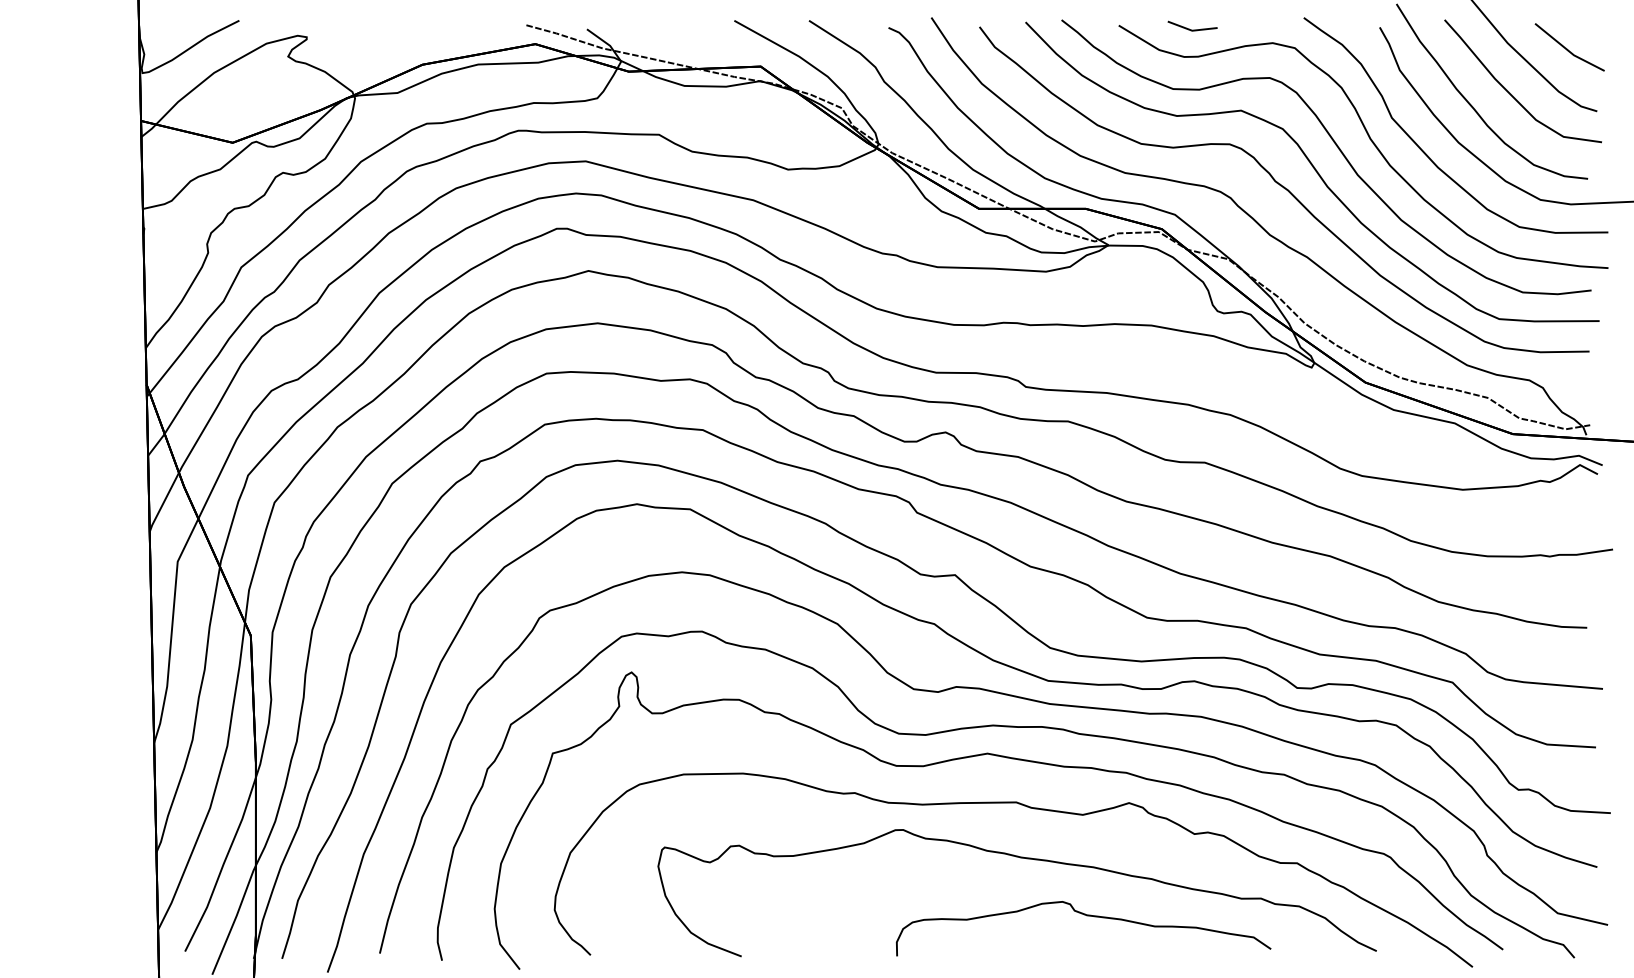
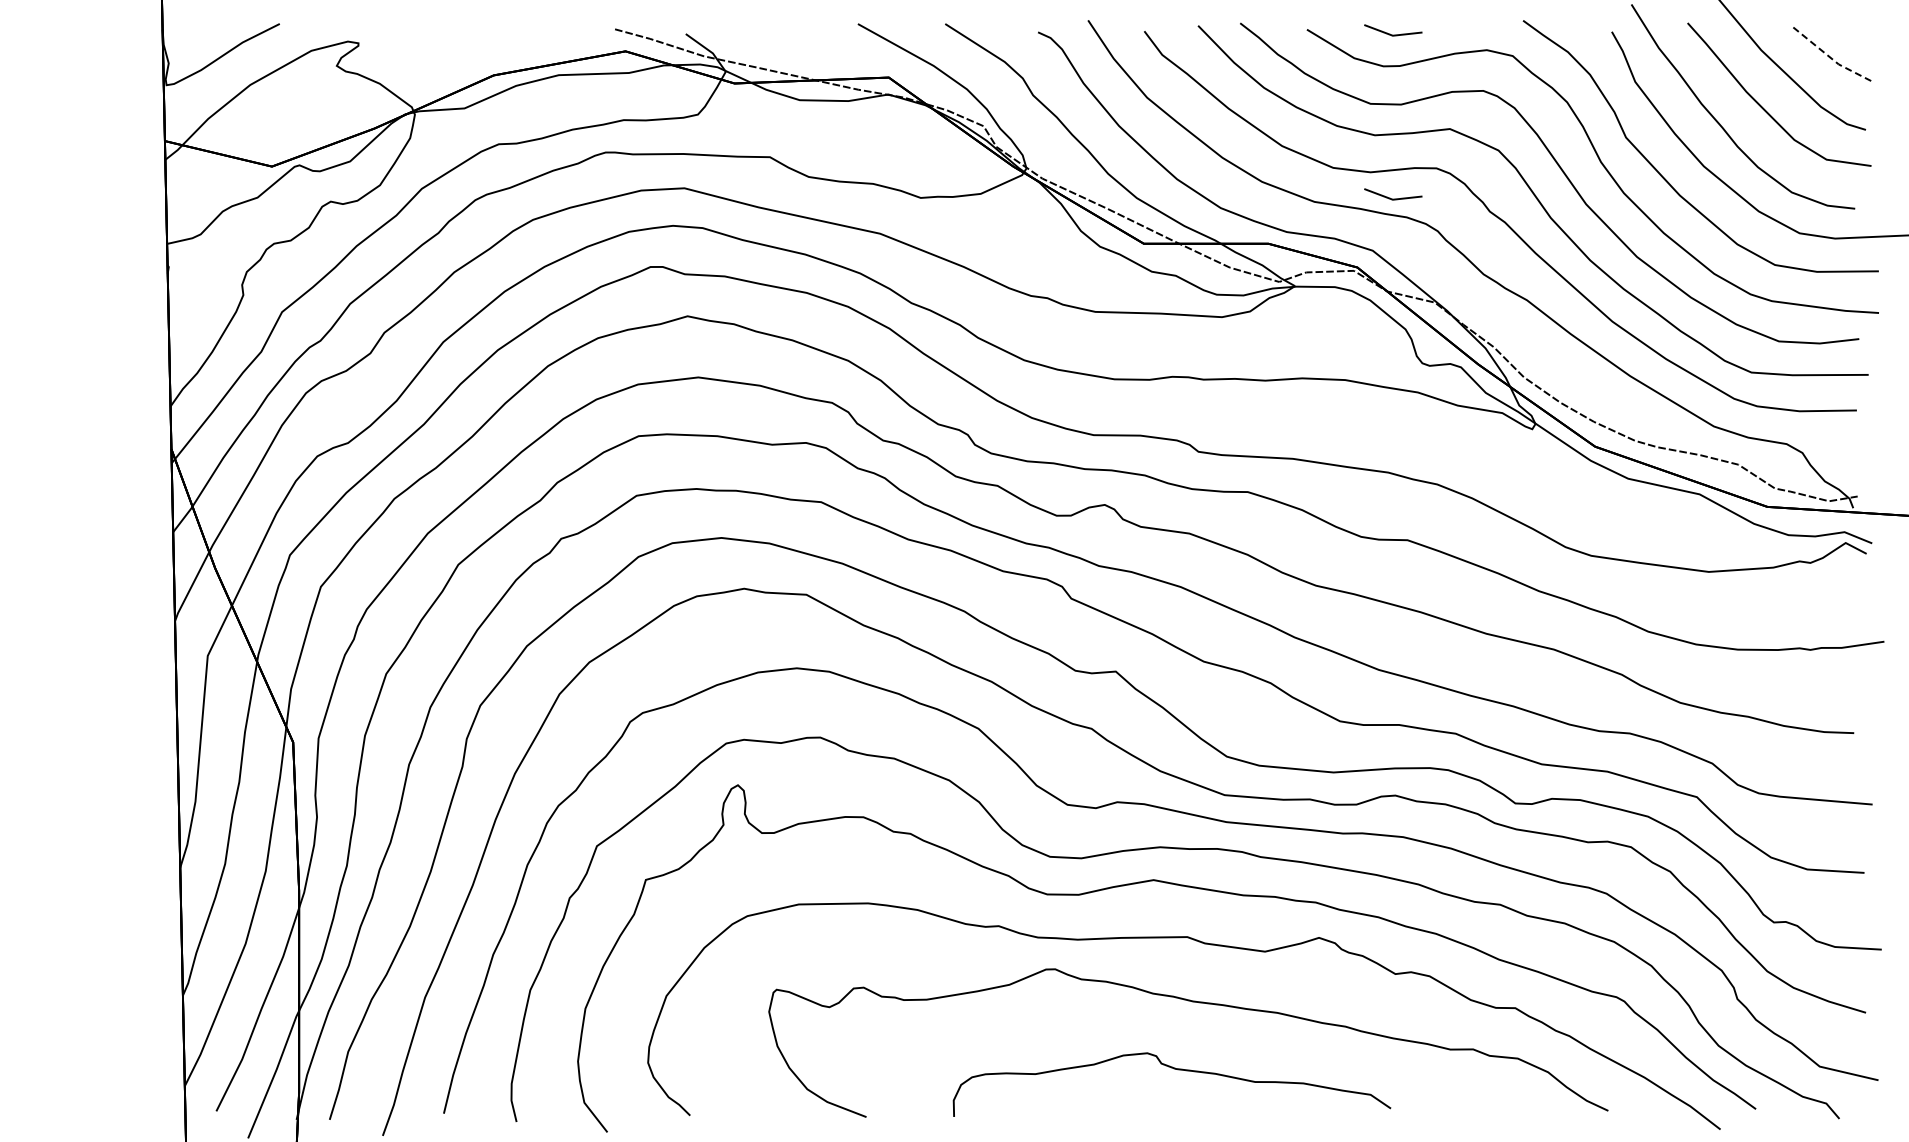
line: (1568, 51) -> (1832, 59), solid -> dashed
line: (1192, 170) -> (1393, 198), added
curve: (1088, 916) -> (1177, 1070), moved

